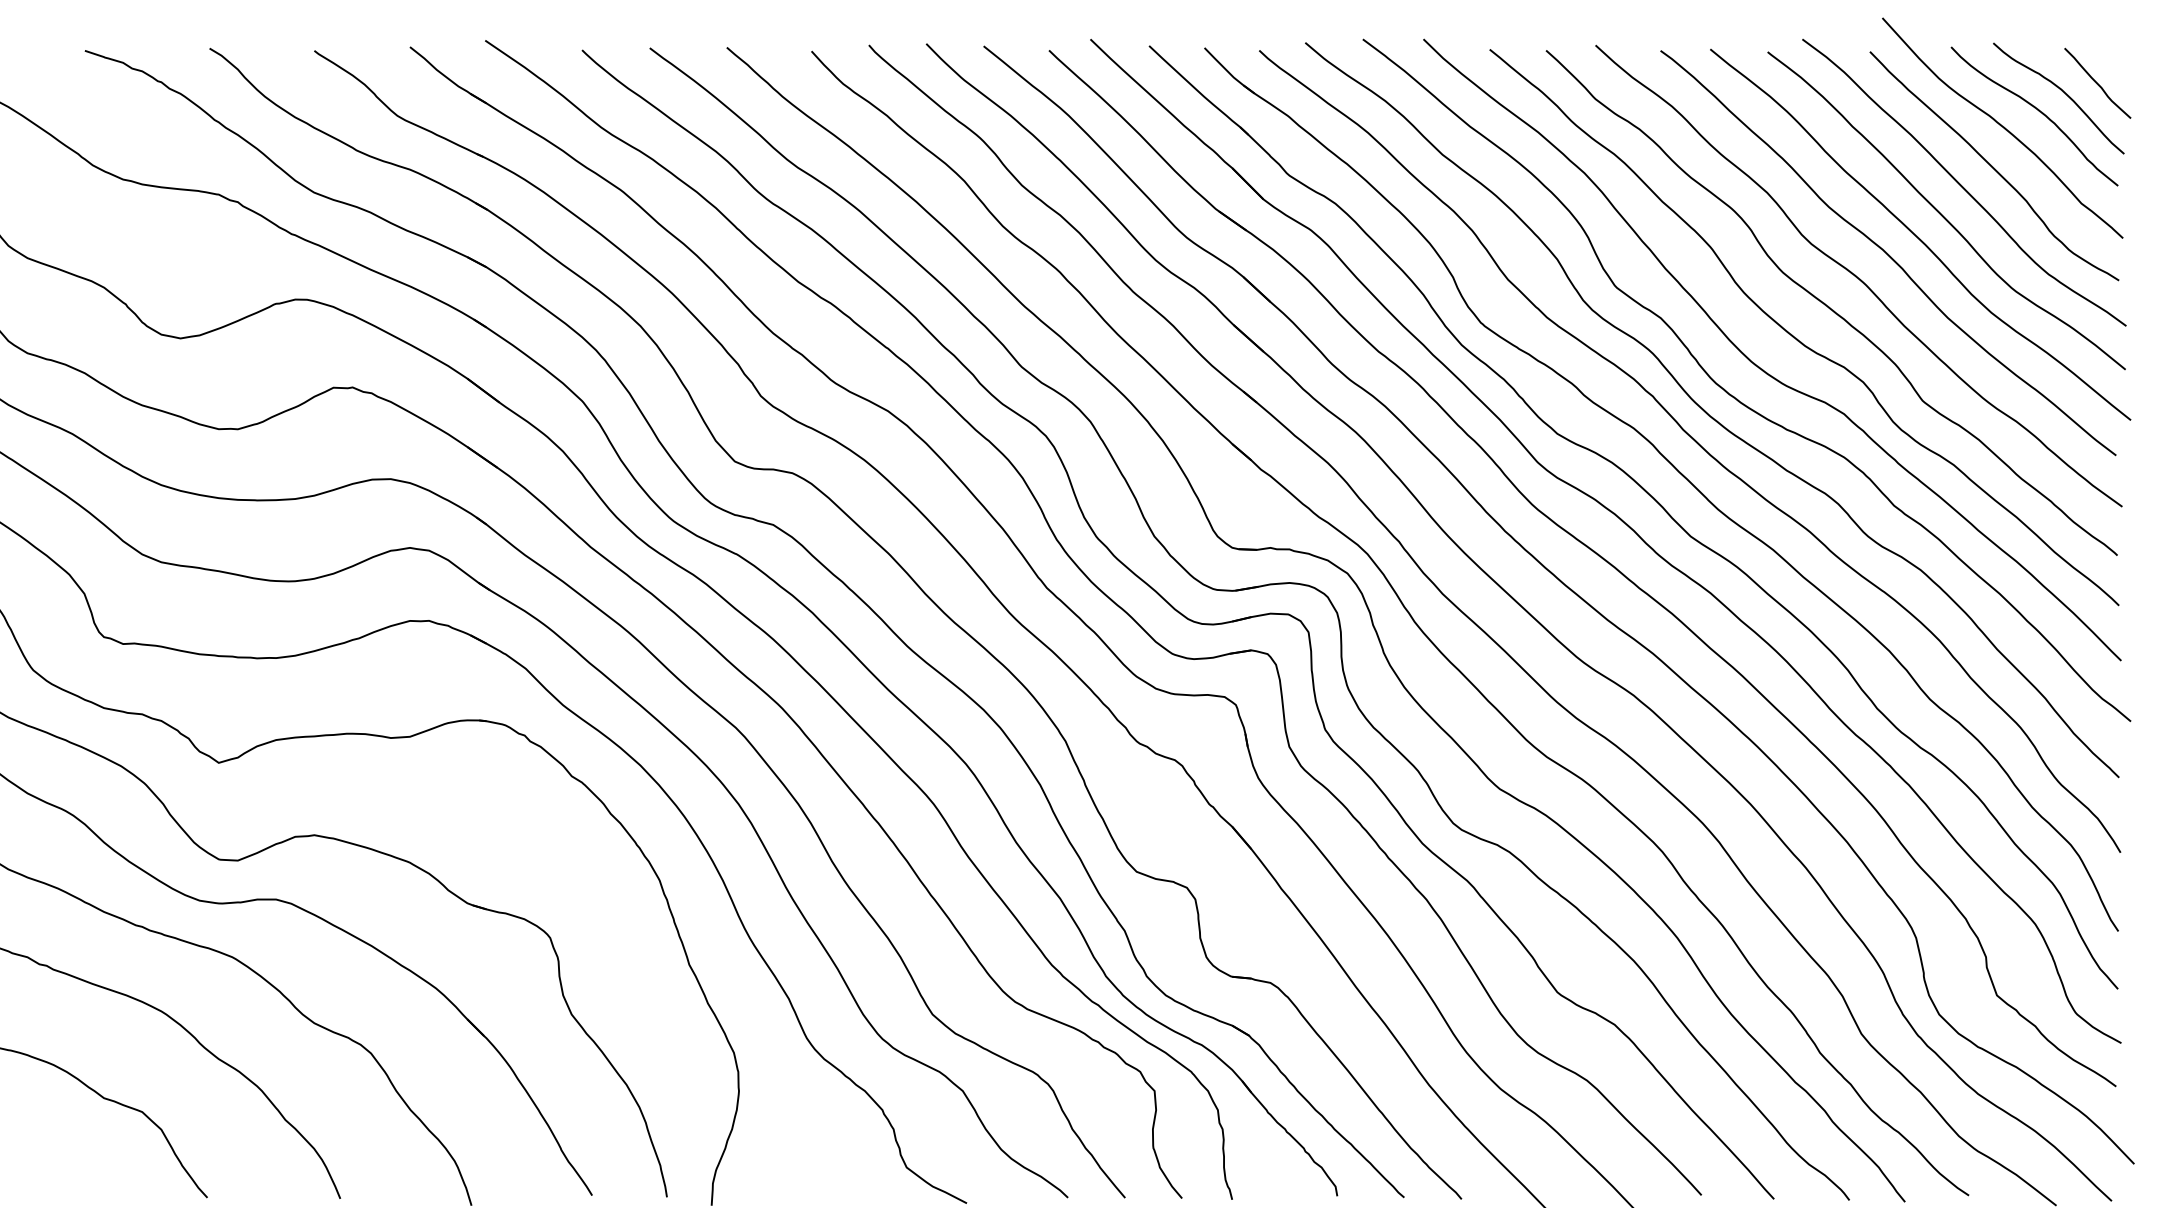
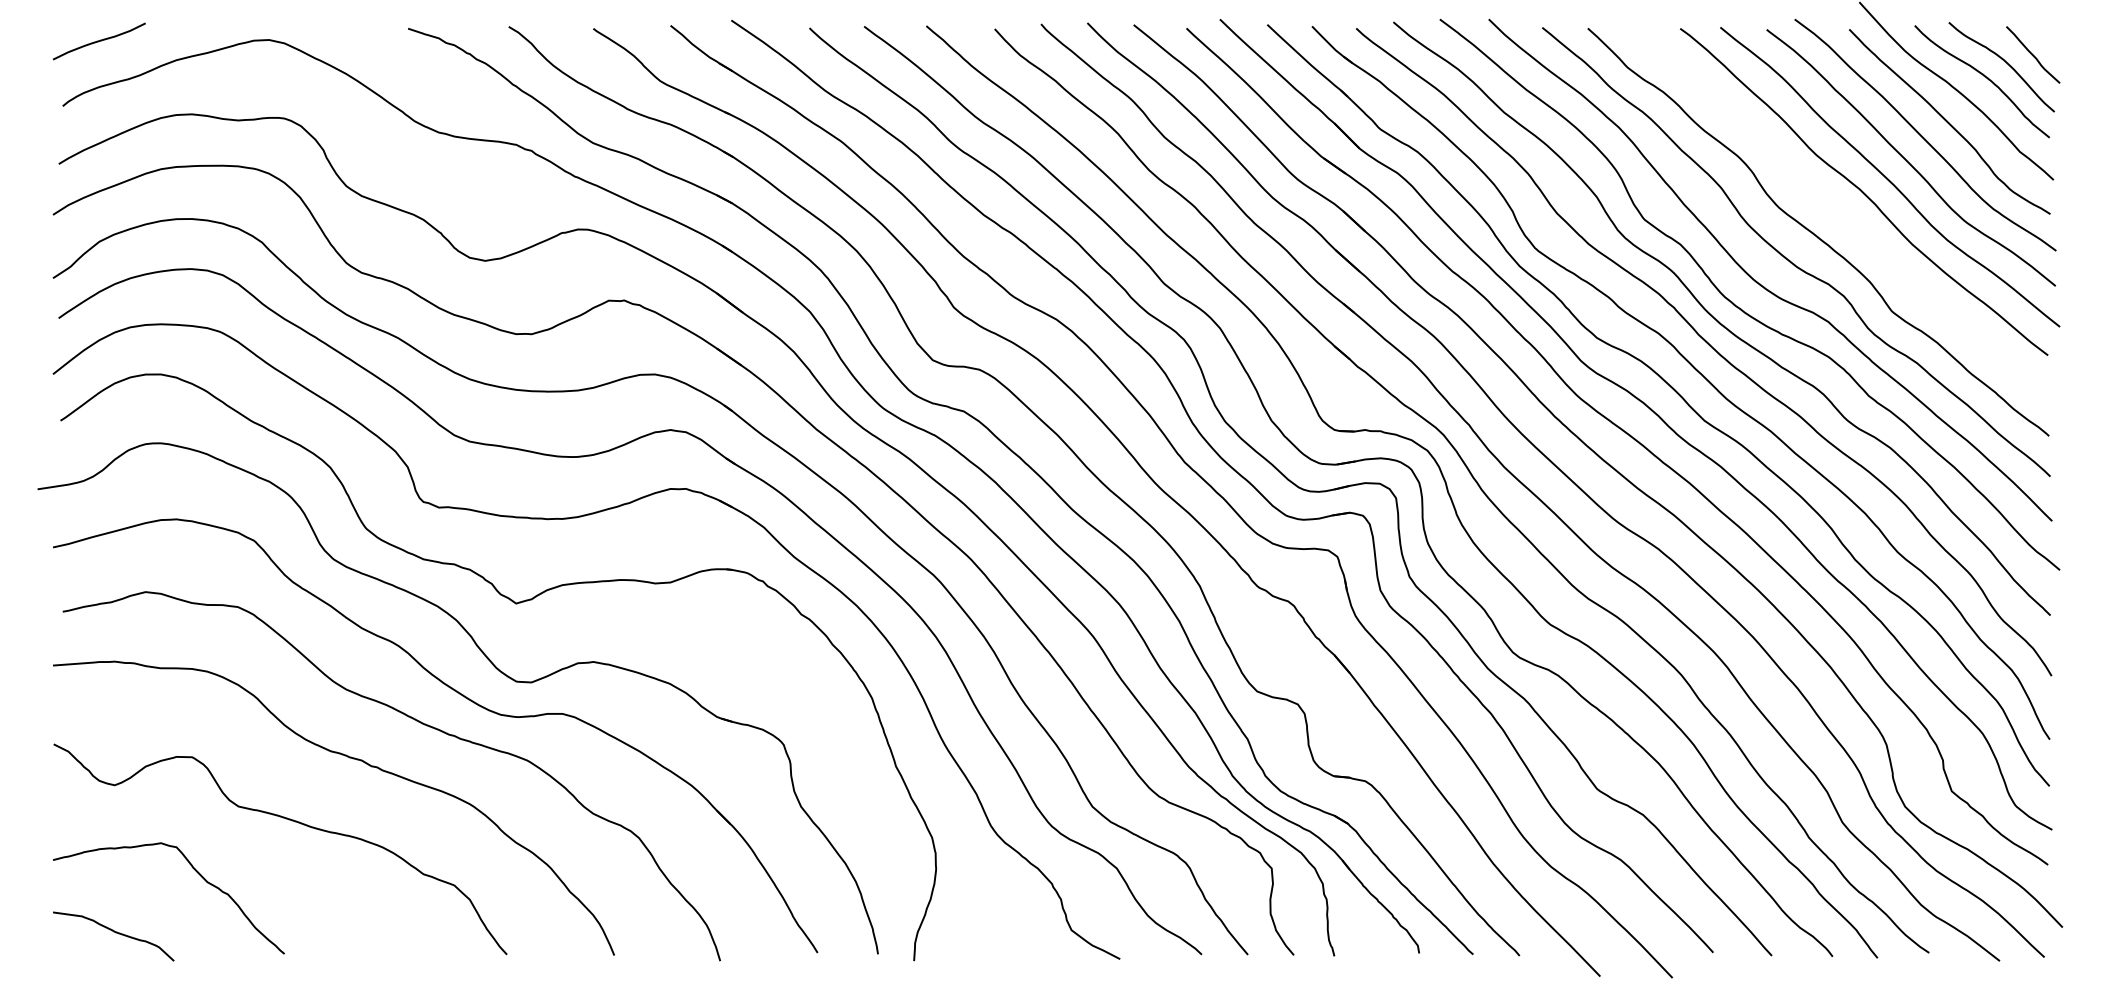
curve: (1857, 276) -> (1839, 210), removed

